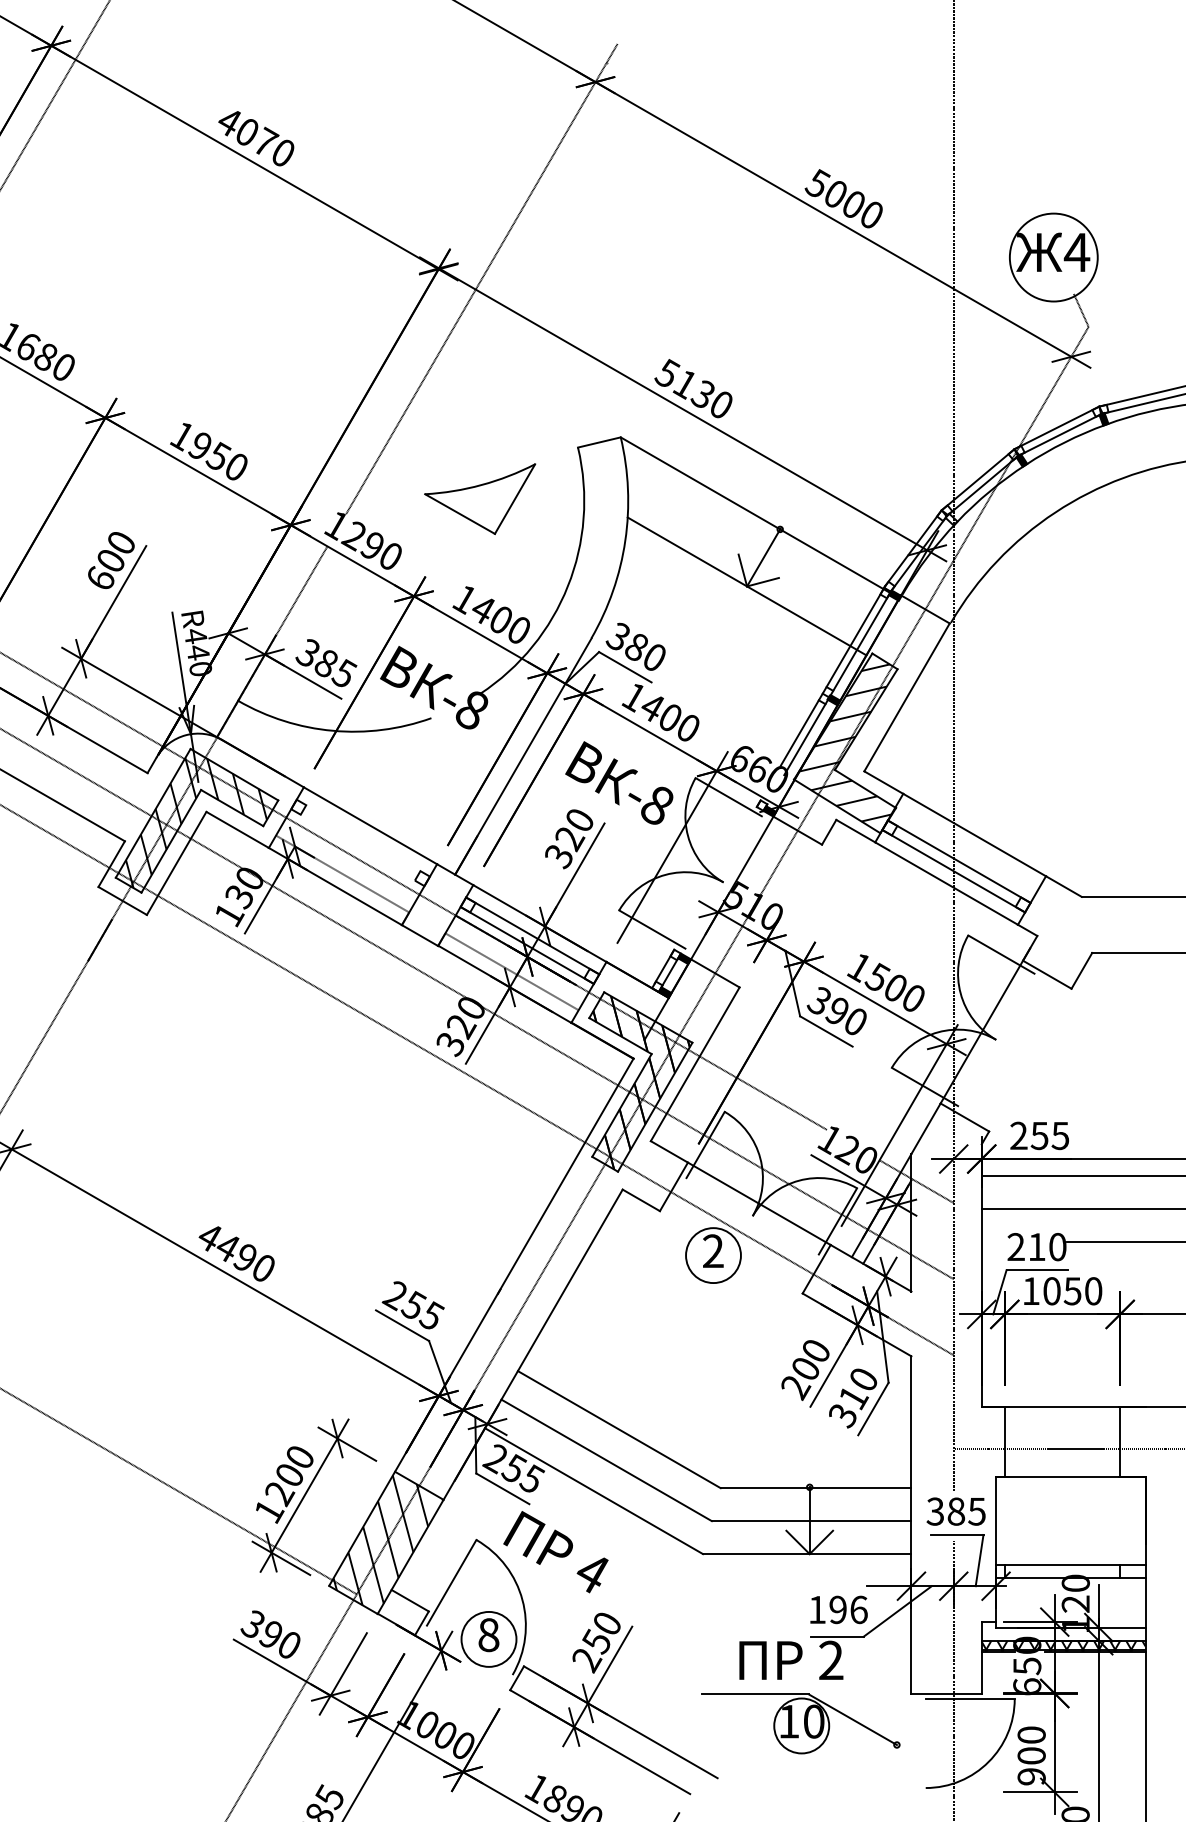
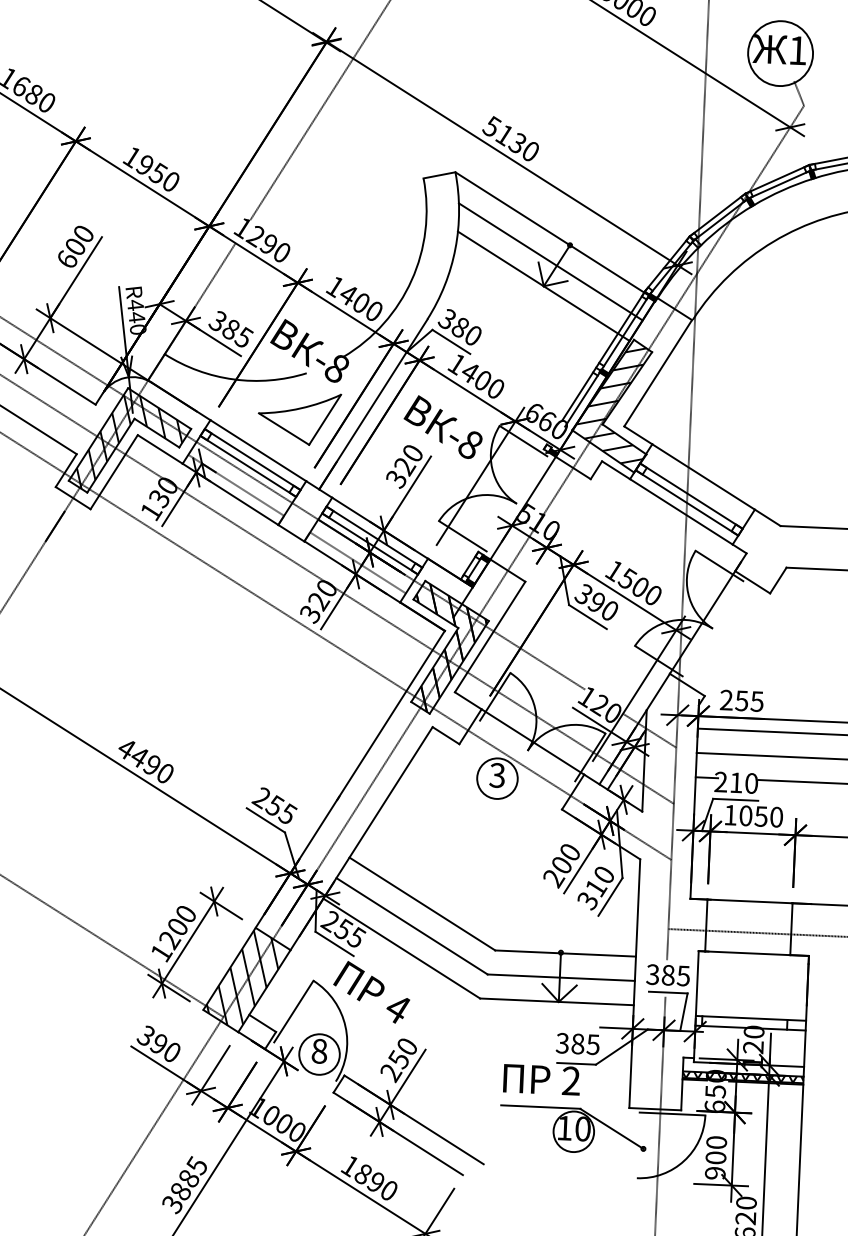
text: (1076, 252) -> (797, 50), 4 -> 1
part: (480, 498) -> (299, 418), moved
line: (754, 552) -> (550, 261), added
line: (362, 837) -> (252, 459), added
line: (357, 847) -> (248, 466), added
line: (996, 1241) -> (706, 777), added
text: (712, 1251) -> (496, 775), 2 -> 3
text: (837, 1609) -> (577, 1043), 196 -> 385
part: (800, 1723) -> (573, 1129), moved

